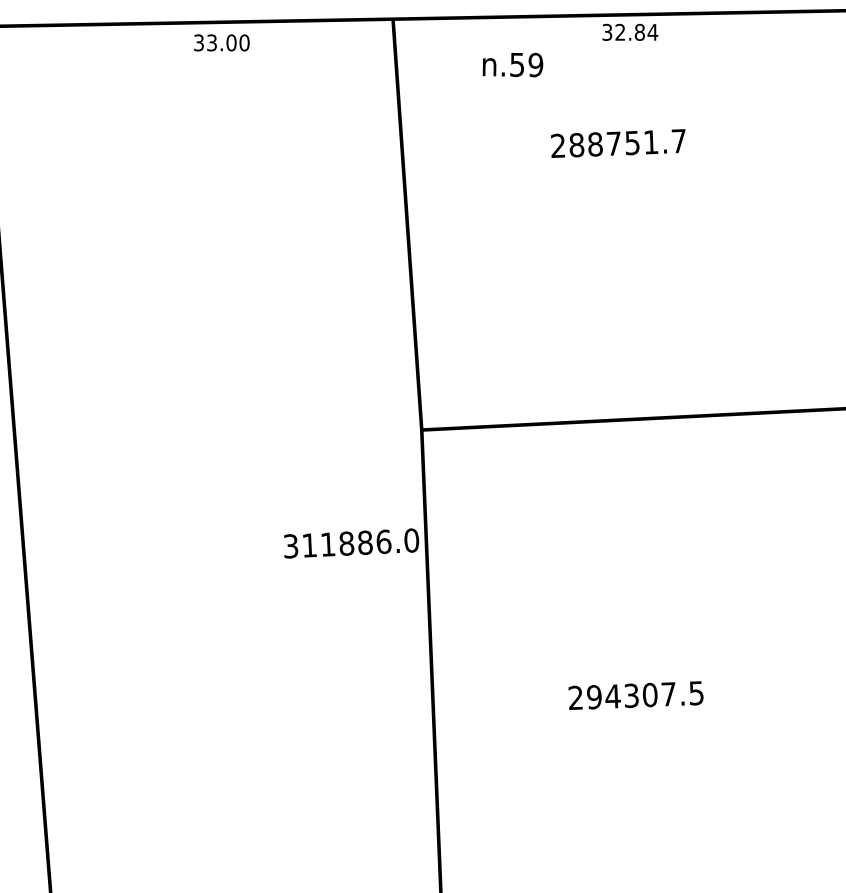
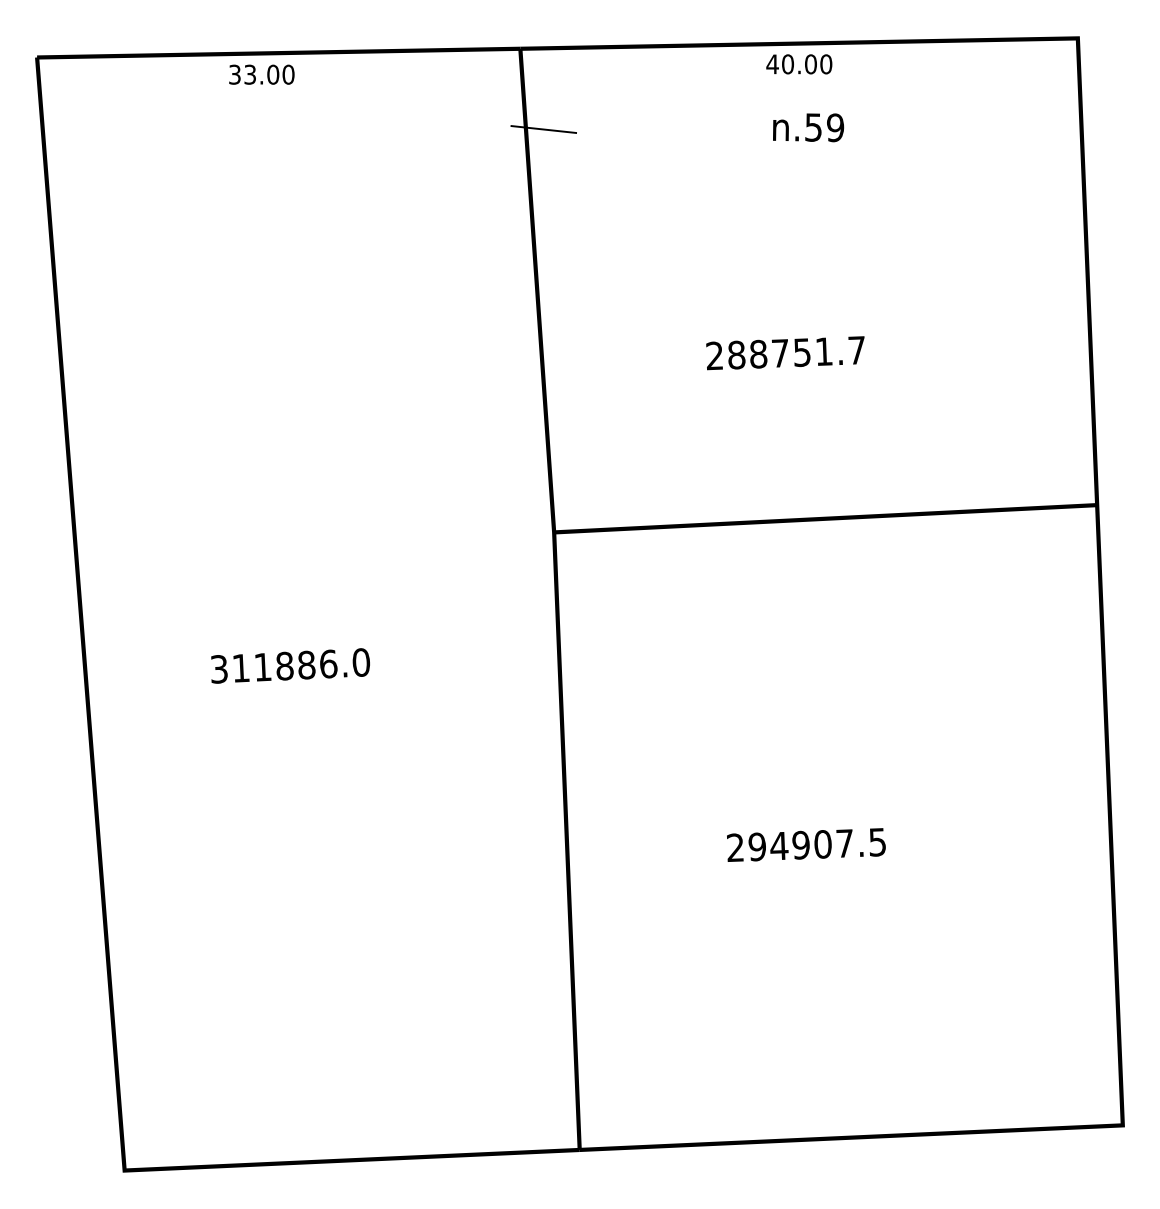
text: (630, 32) -> (799, 64), 32.84 -> 40.00
text: (221, 42) -> (261, 74), moved
text: (512, 64) -> (808, 127), moved
line: (412, 87) -> (543, 129), added
text: (618, 143) -> (785, 353), moved
text: (351, 543) -> (290, 665), moved
text: (631, 695) -> (800, 845), 294307.5 -> 294907.5

